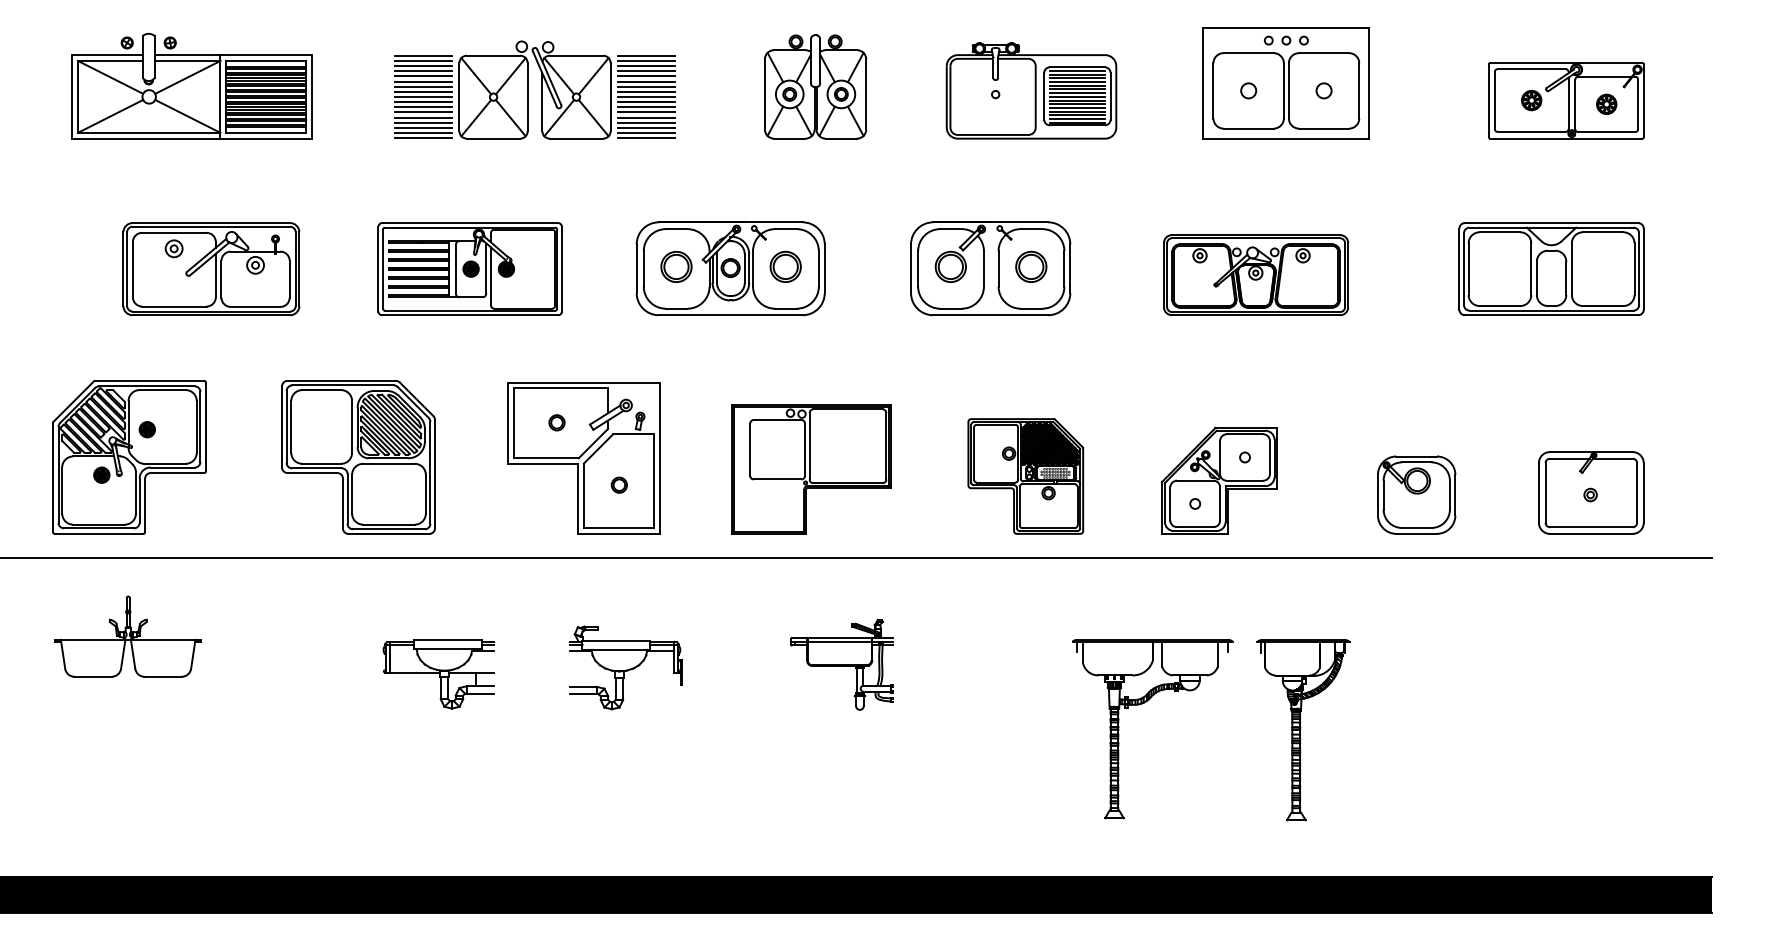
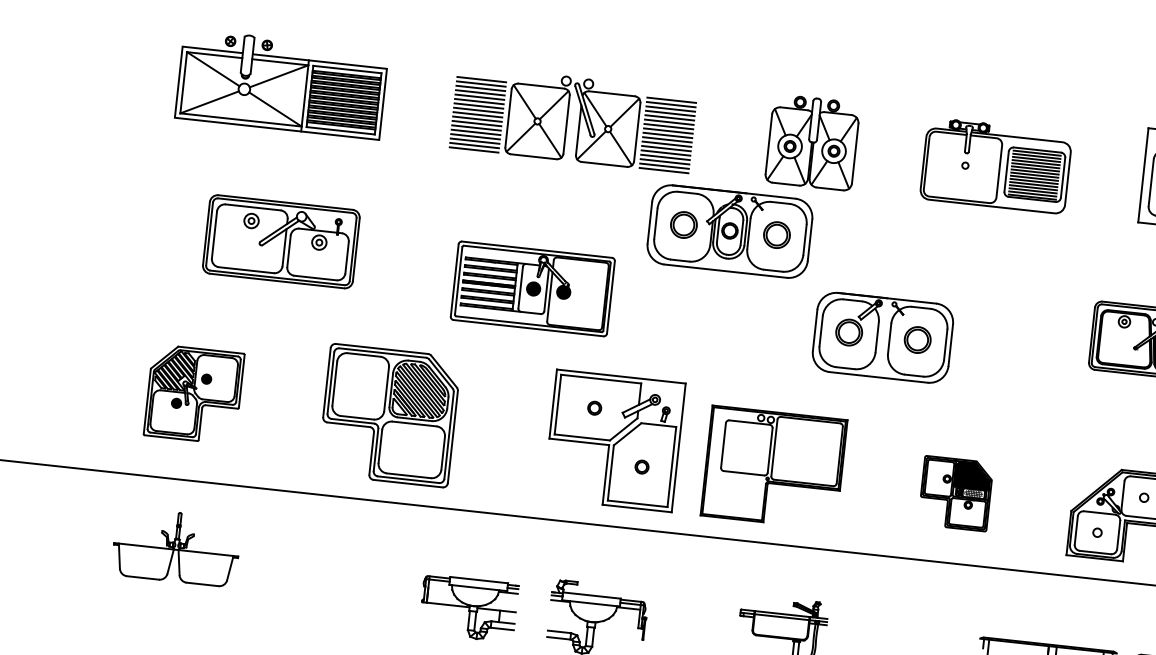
part: (730, 268) -> (729, 231), moved
part: (990, 268) -> (882, 337), moved
part: (469, 269) -> (532, 289), moved
part: (129, 457) -> (194, 394), size x0.7
part: (583, 458) -> (613, 441), moved
part: (1025, 476) -> (955, 493), size x0.7
part: (438, 674) -> (468, 608), moved

